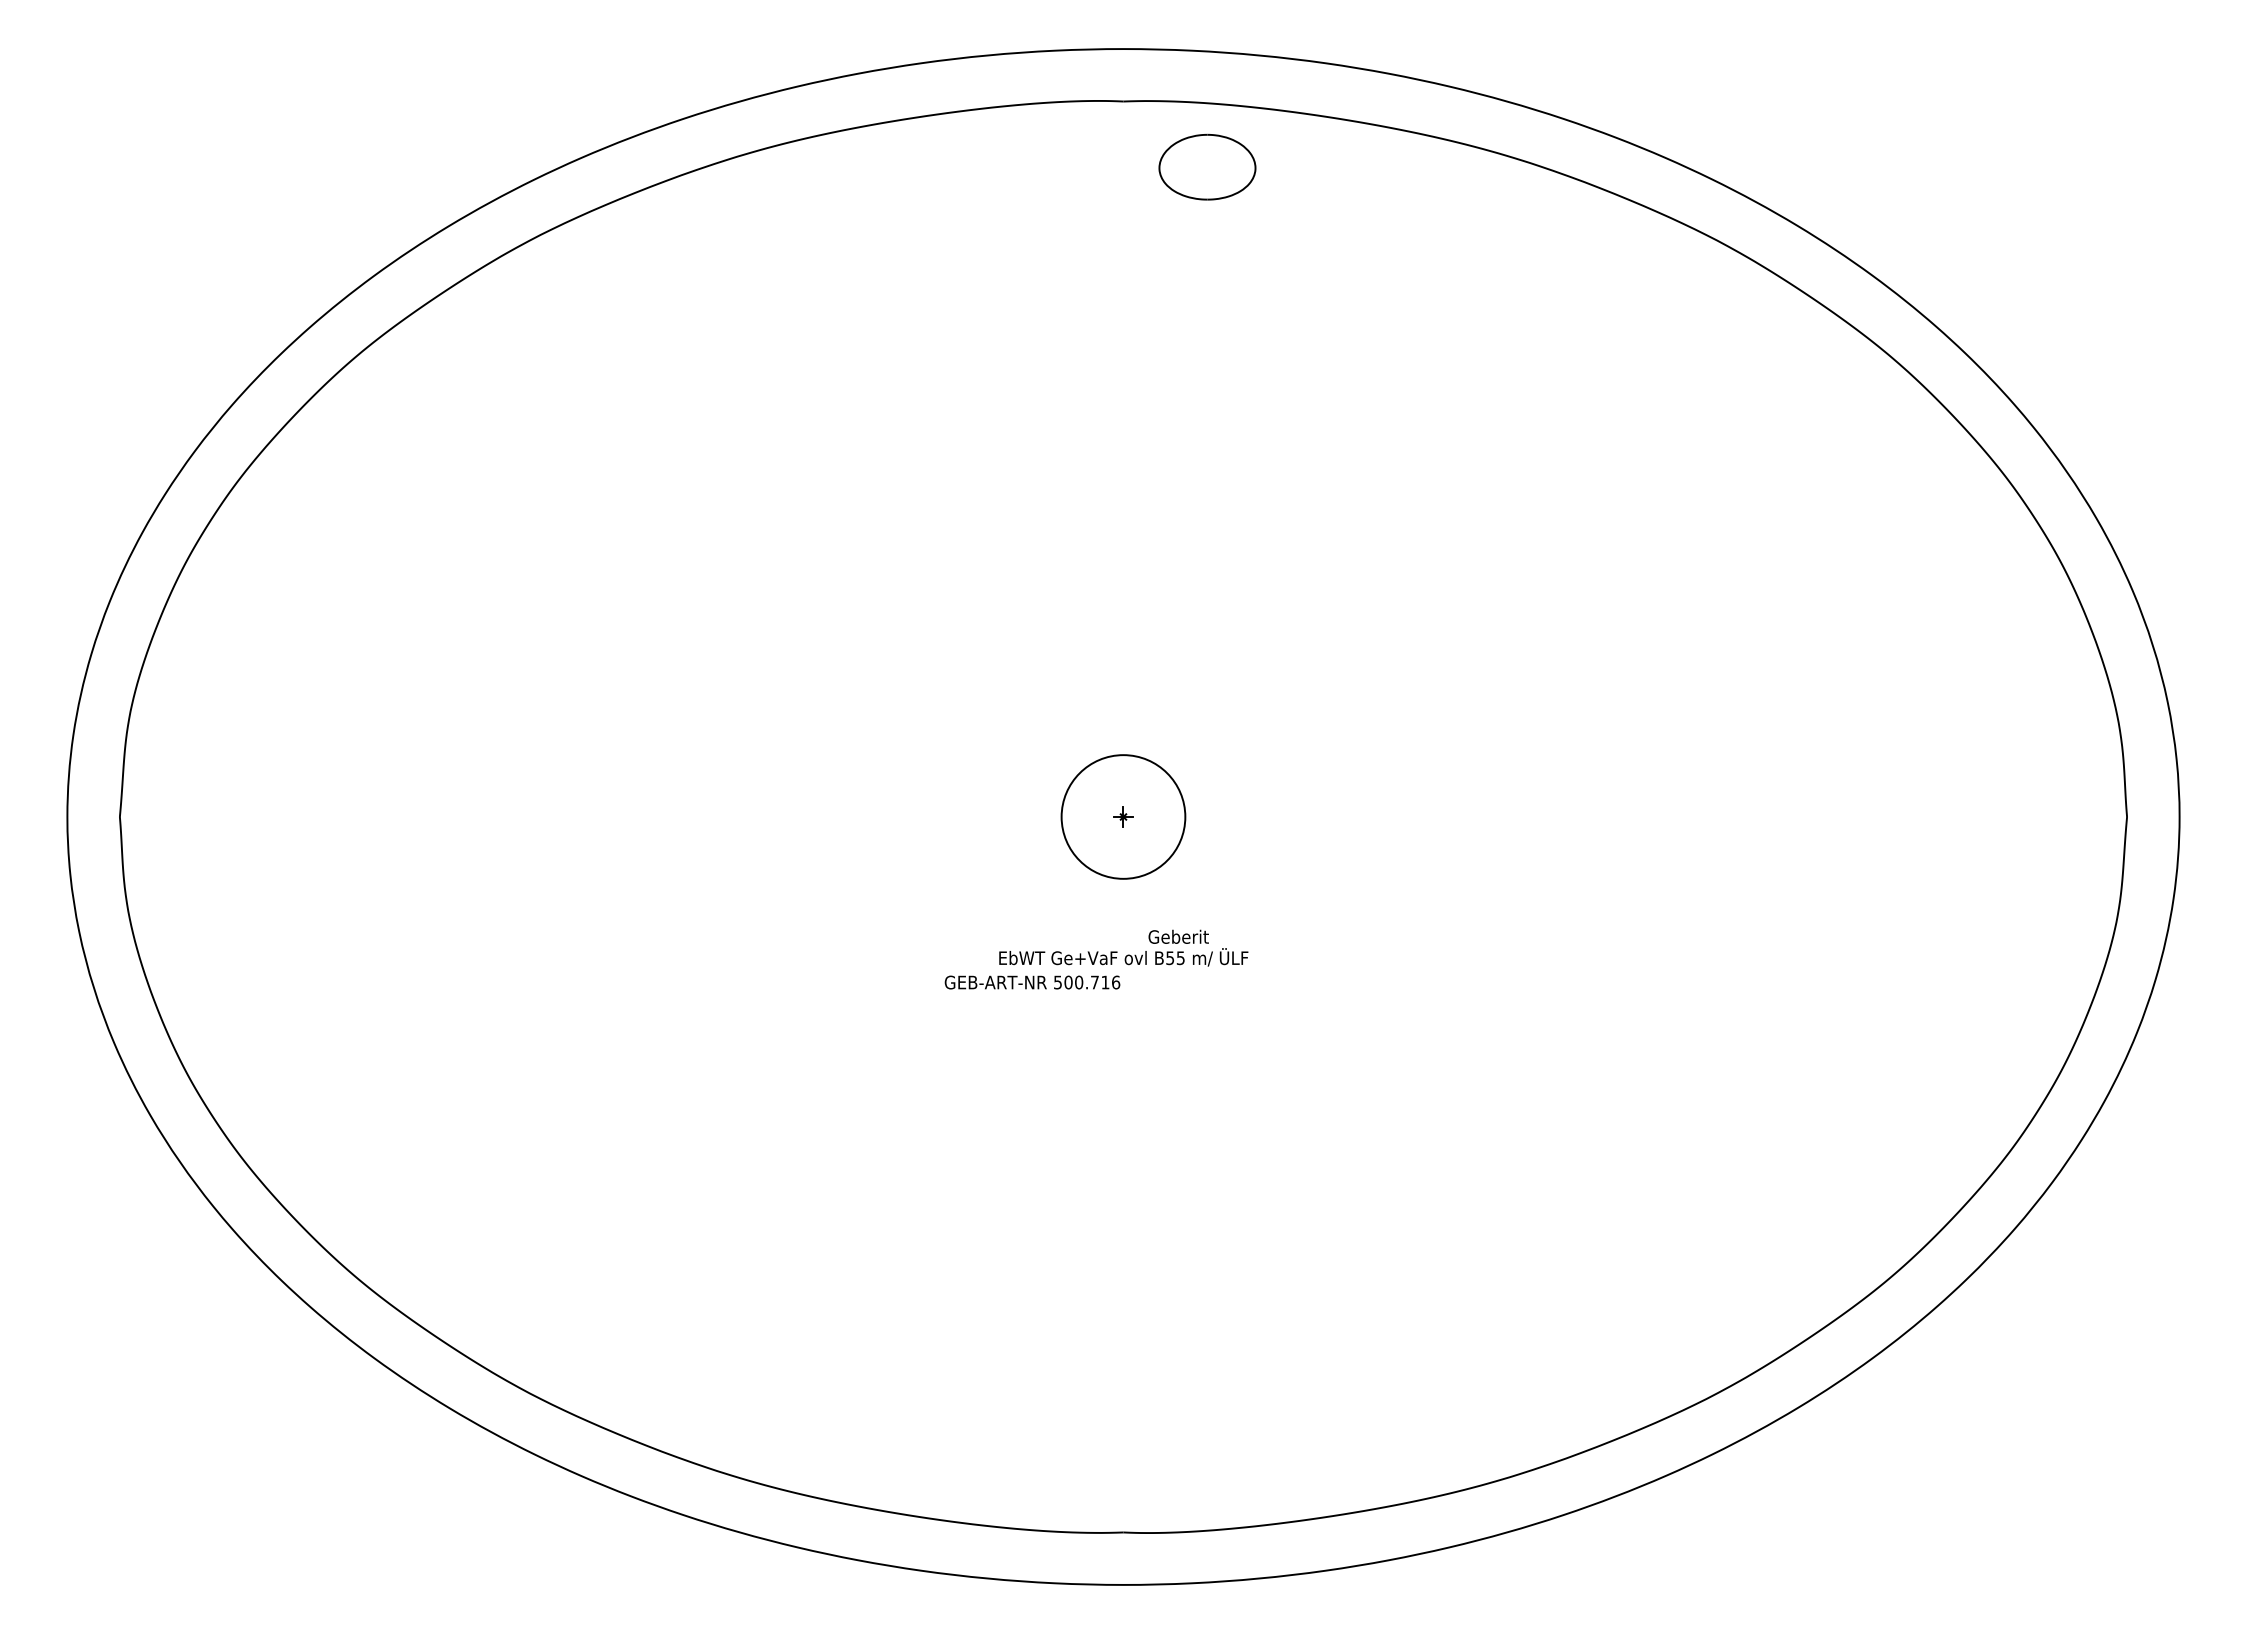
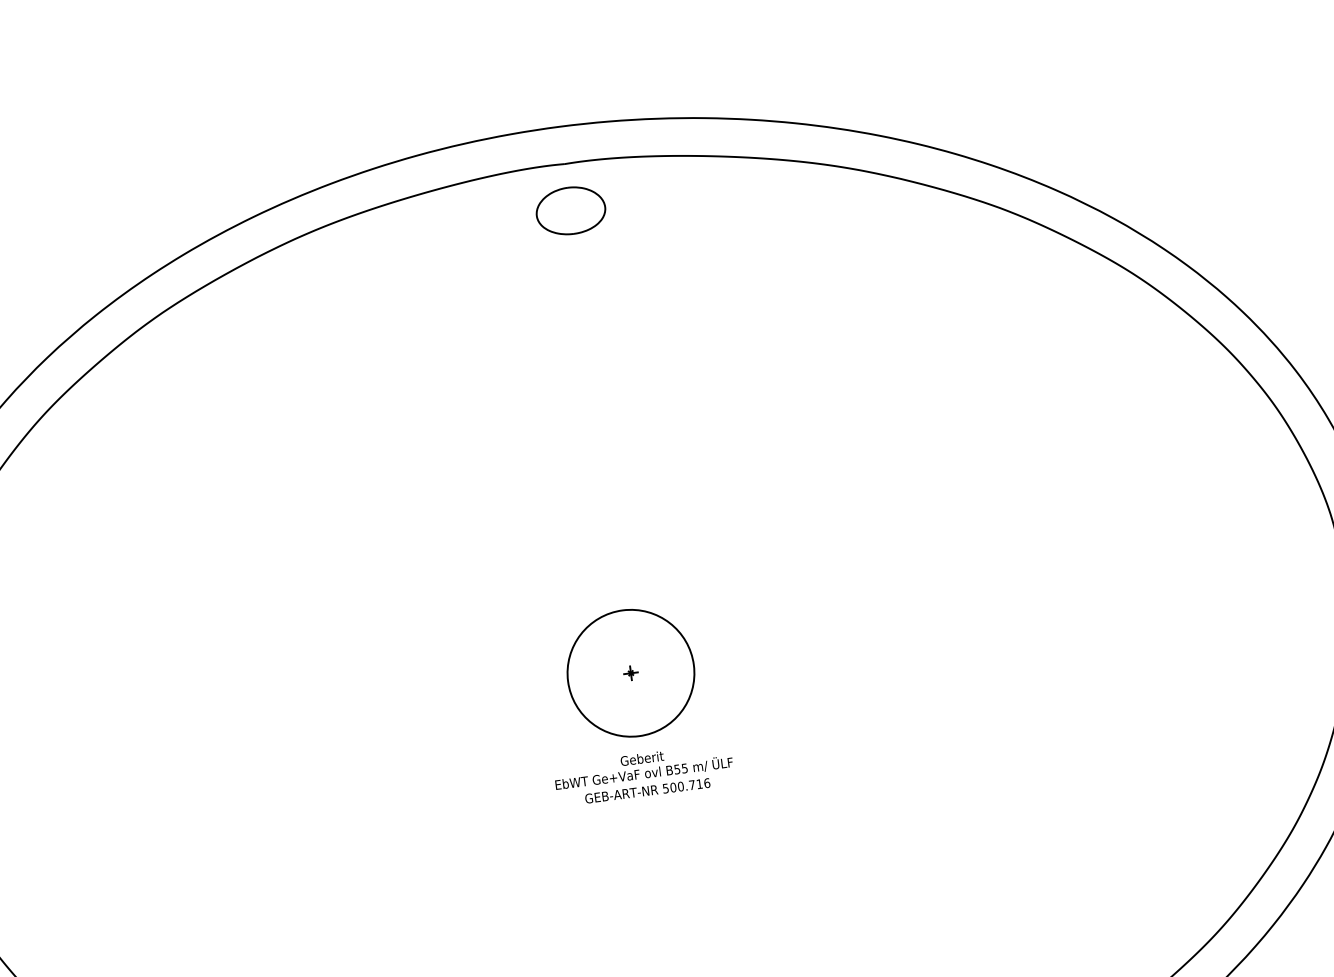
part: (1207, 166) -> (570, 210), moved
circle: (1123, 816) -> (630, 672), size x1.43
text: (1178, 936) -> (642, 758), moved
text: (1032, 982) -> (647, 790), moved

